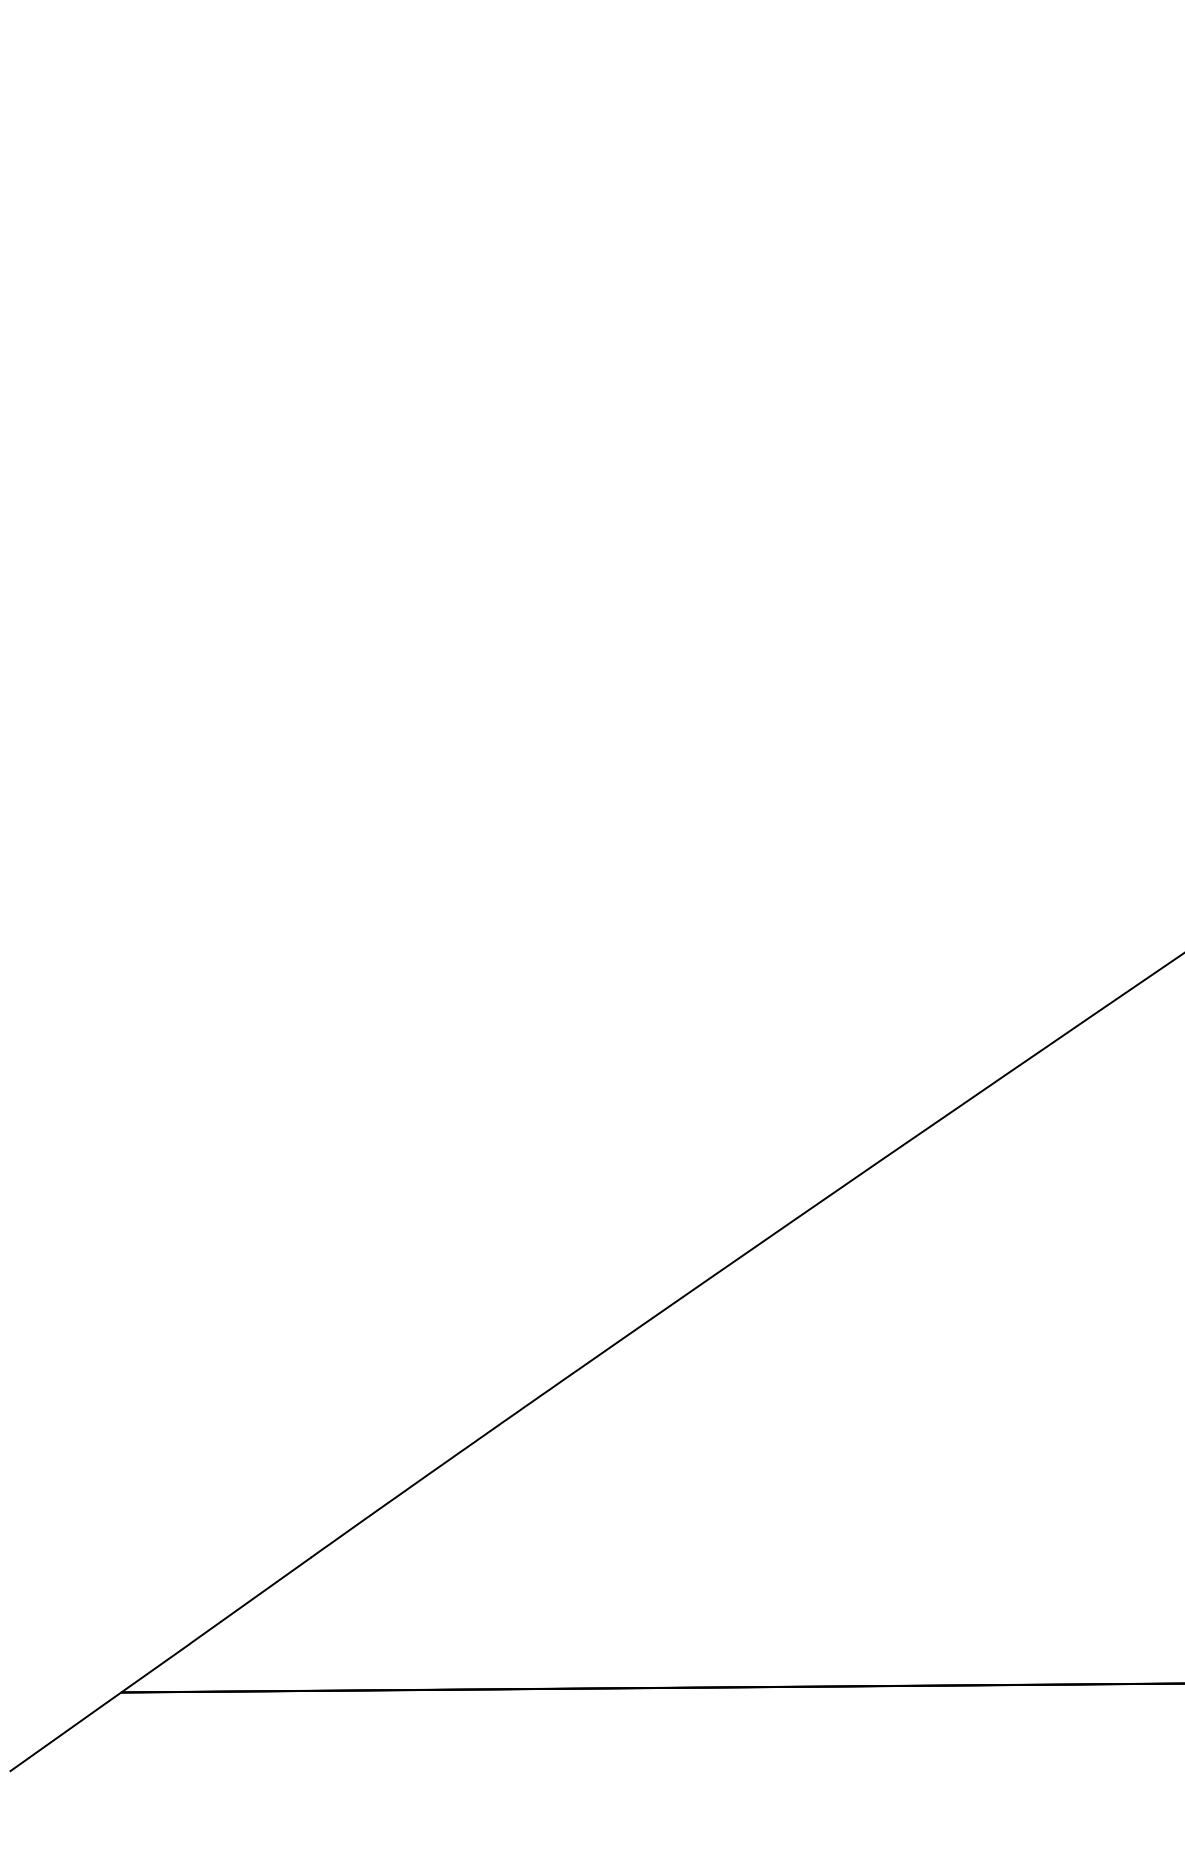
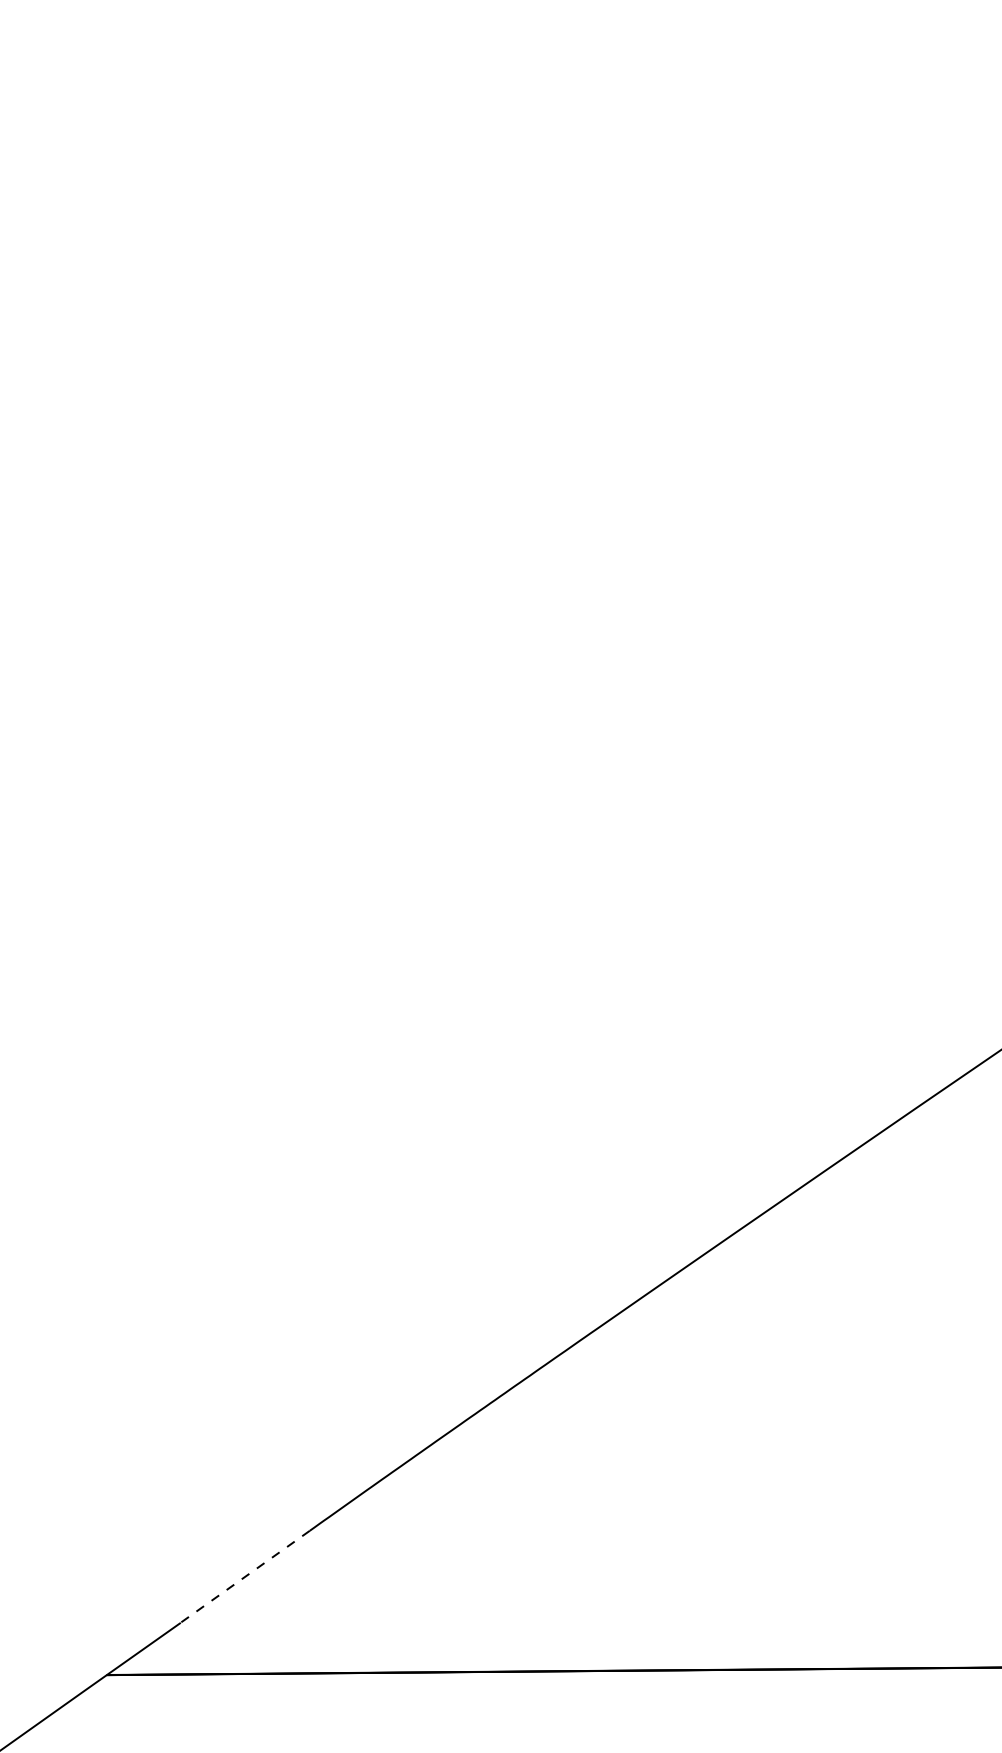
line: (250, 1600) -> (245, 1576), solid -> dashed

